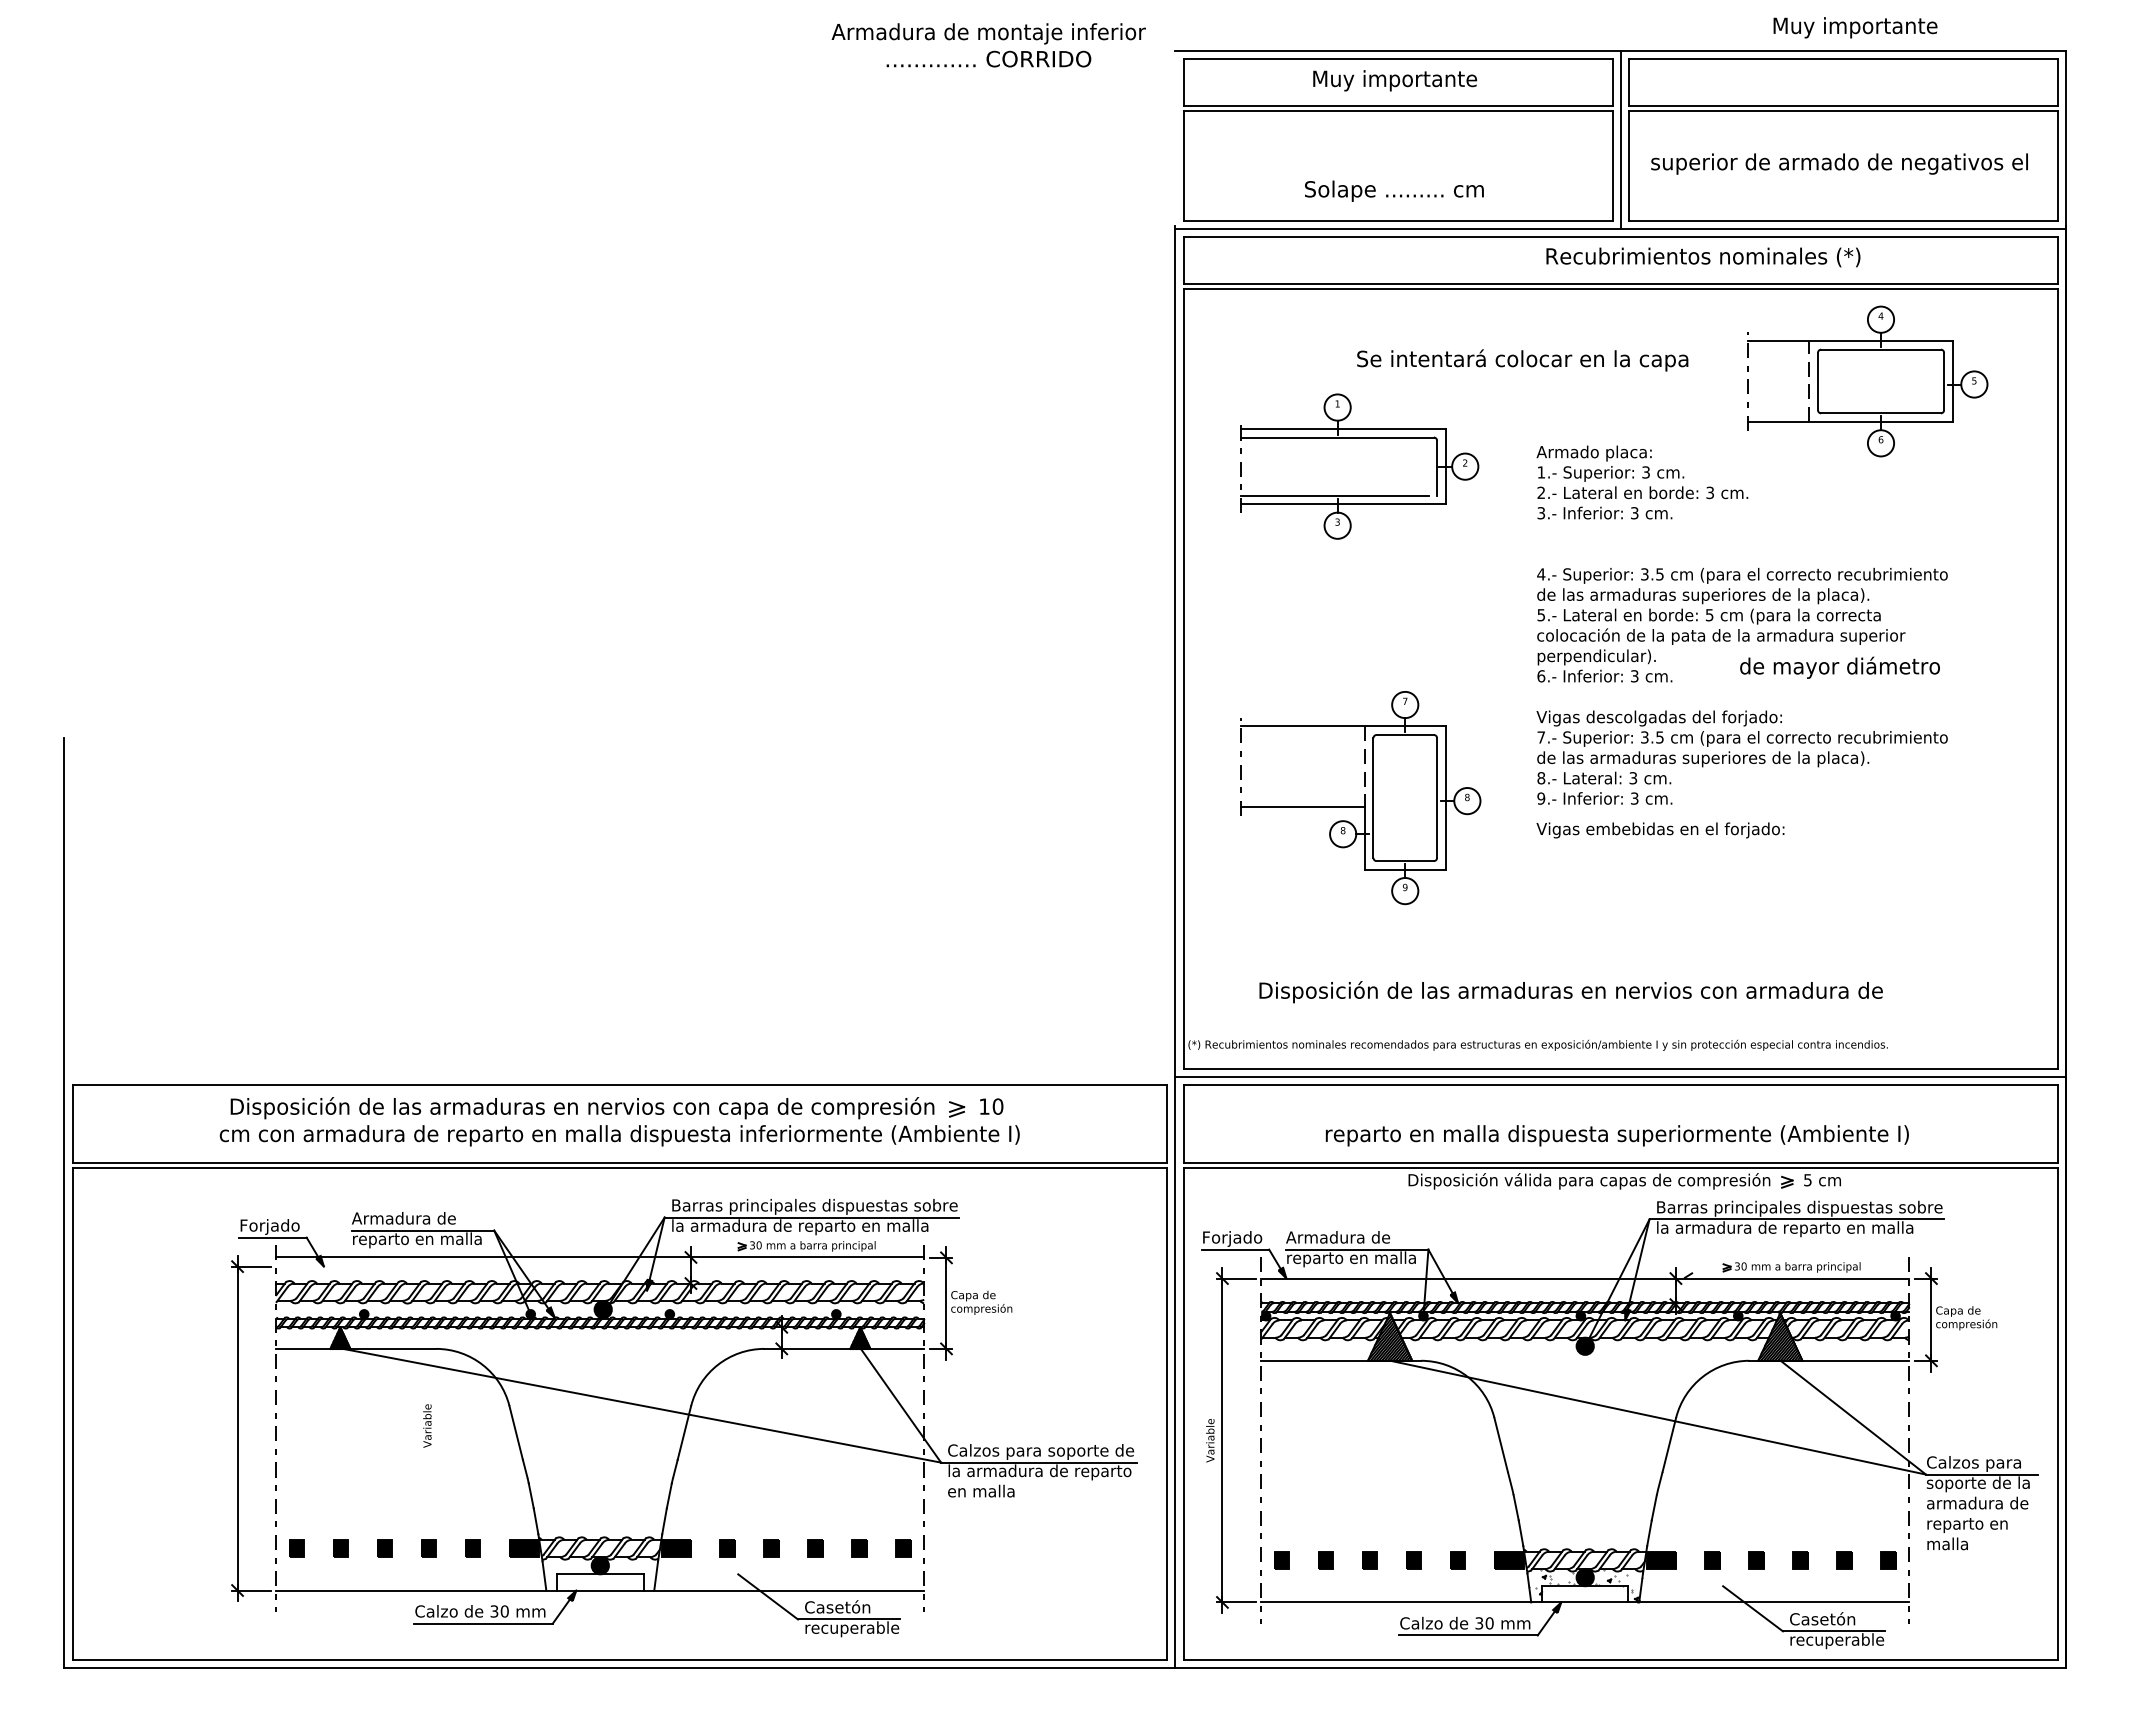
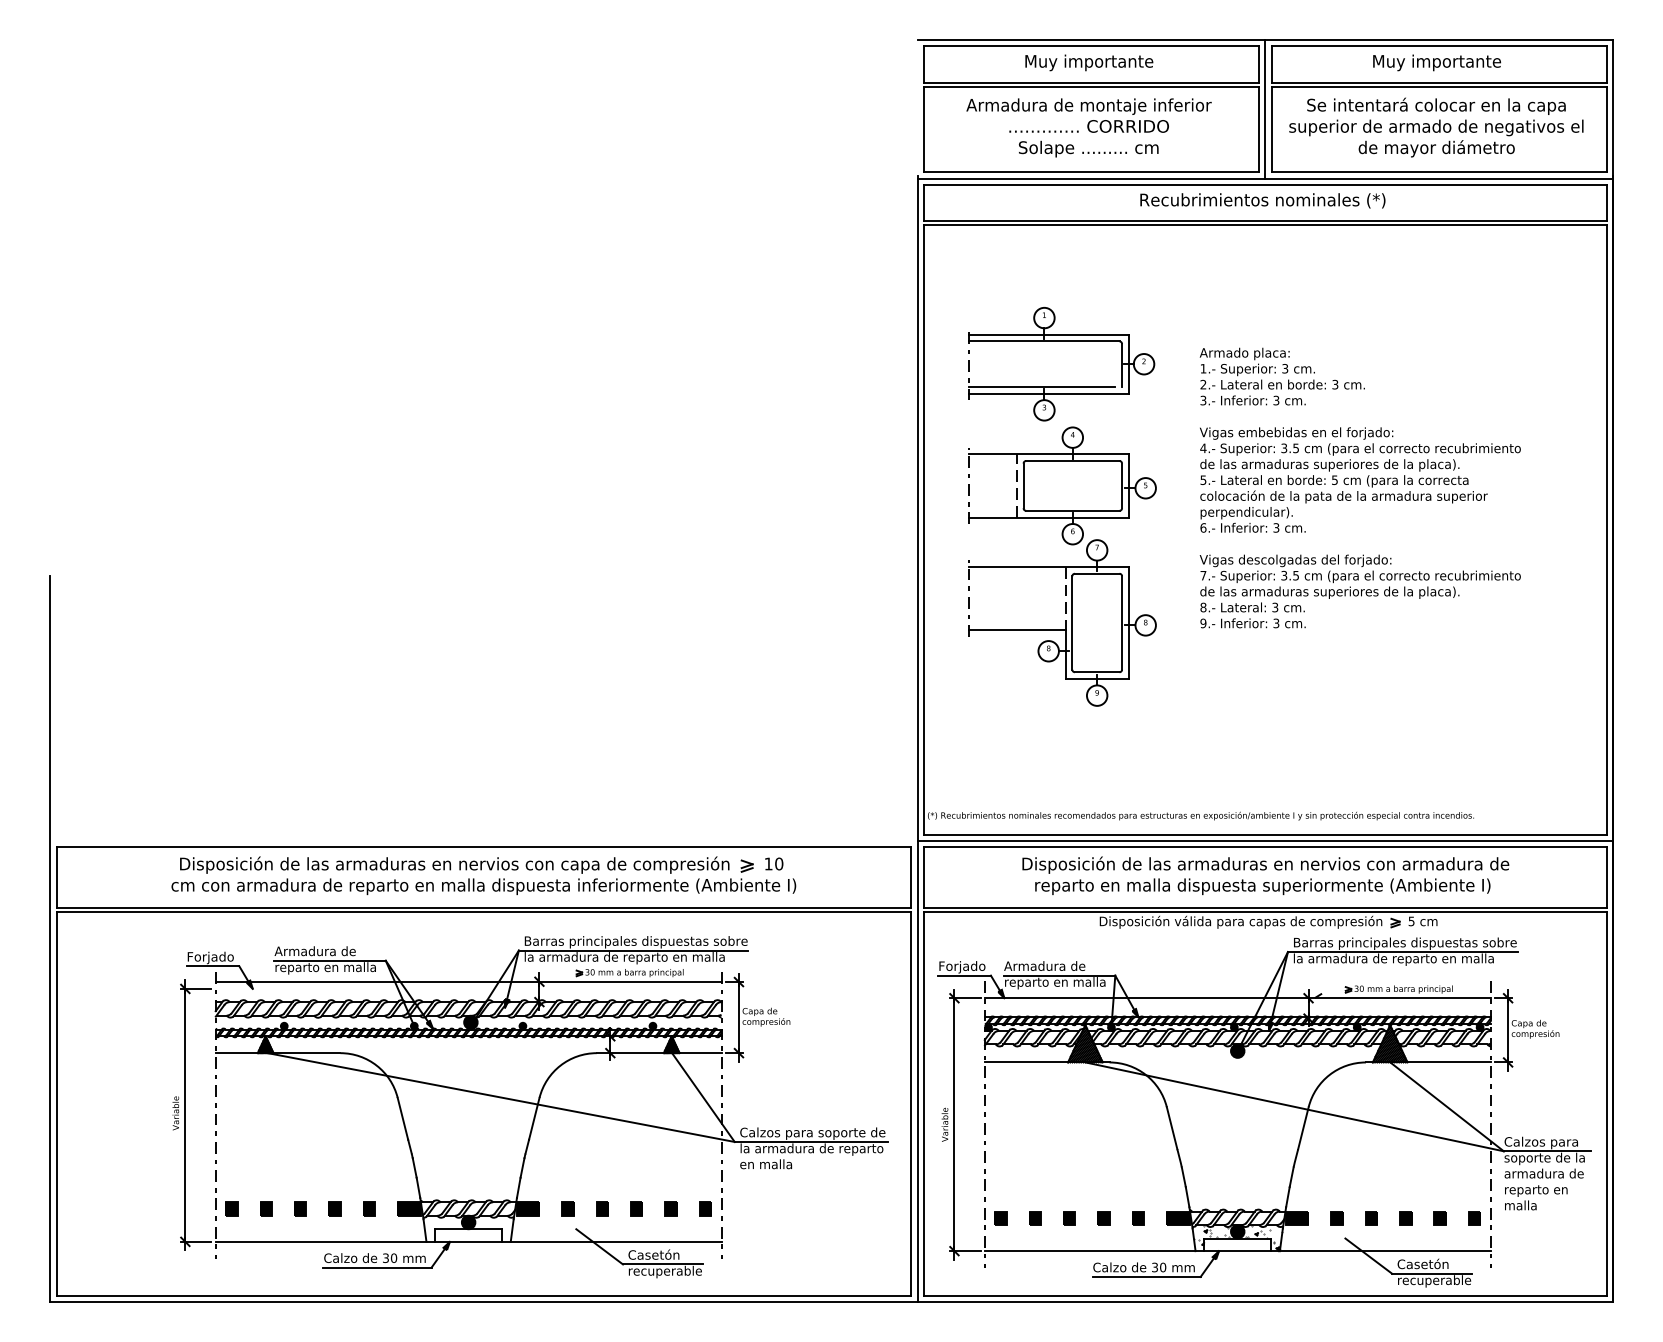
text: (1855, 27) -> (1437, 62), moved
text: (988, 45) -> (1088, 115), moved
text: (1703, 257) -> (1262, 200), moved
text: (1522, 360) -> (1436, 106), moved
part: (1867, 381) -> (1062, 485), moved
text: (1839, 667) -> (1436, 148), moved
text: (1660, 830) -> (1296, 433), moved
text: (1570, 992) -> (1265, 865), moved
text: (427, 1425) -> (175, 1112), moved

